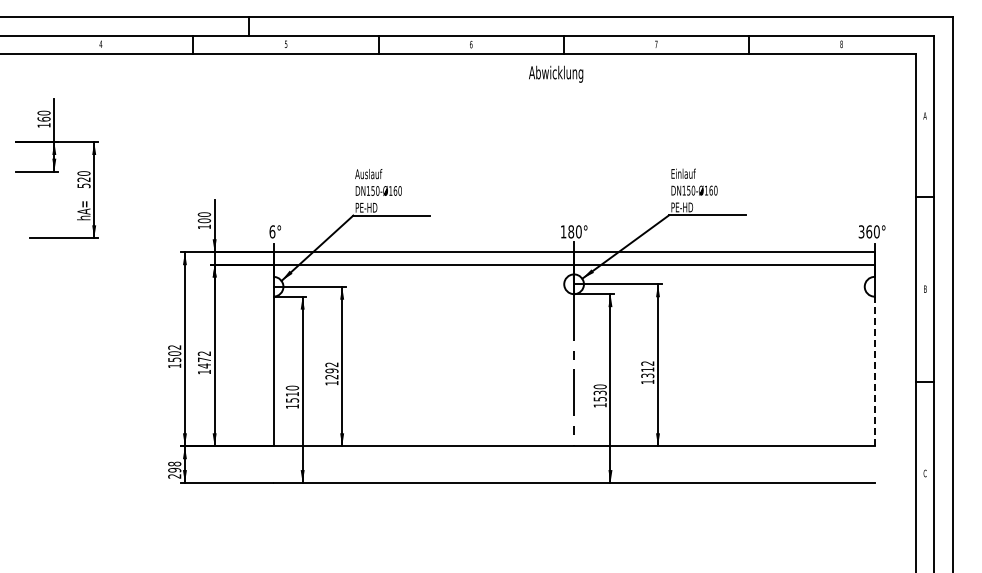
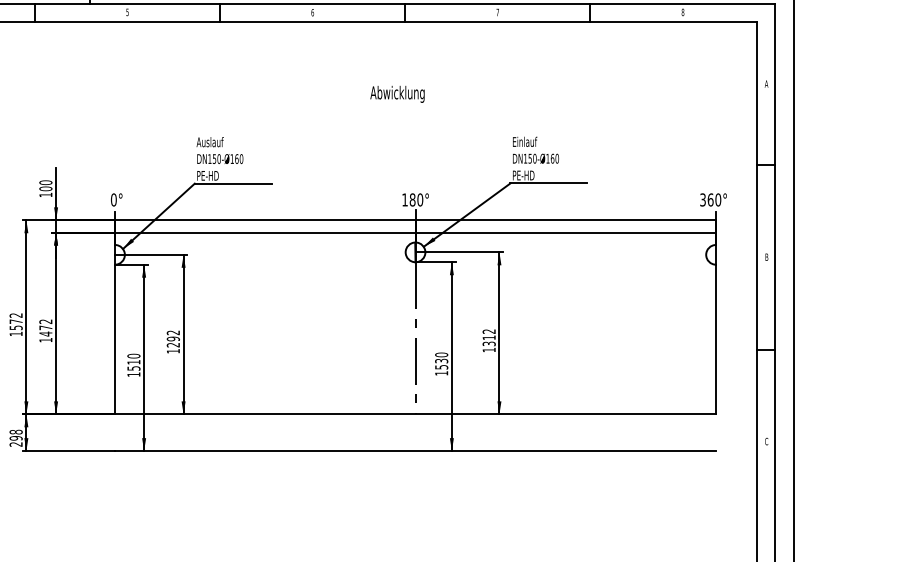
text: (556, 73) -> (397, 93), moved
text: (272, 231) -> (113, 199), 6° -> 0°
text: (174, 353) -> (15, 321), 1502 -> 1572
line: (874, 371) -> (715, 339), dashed -> solid

